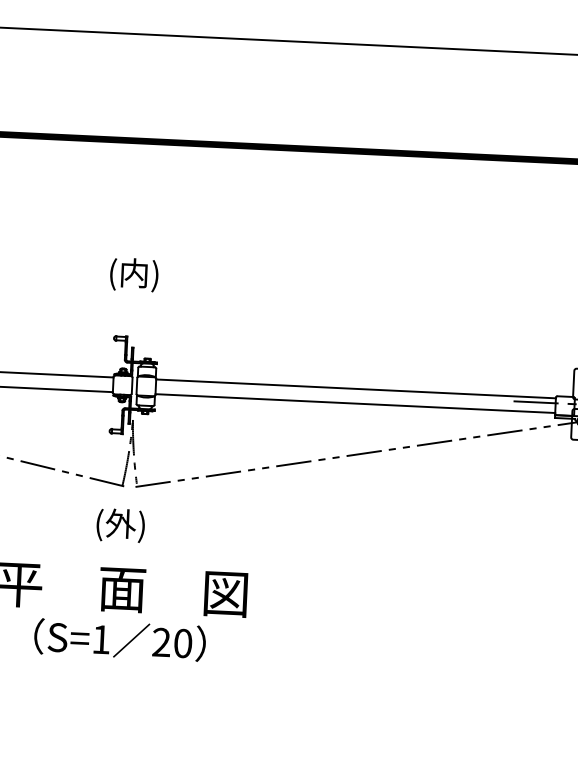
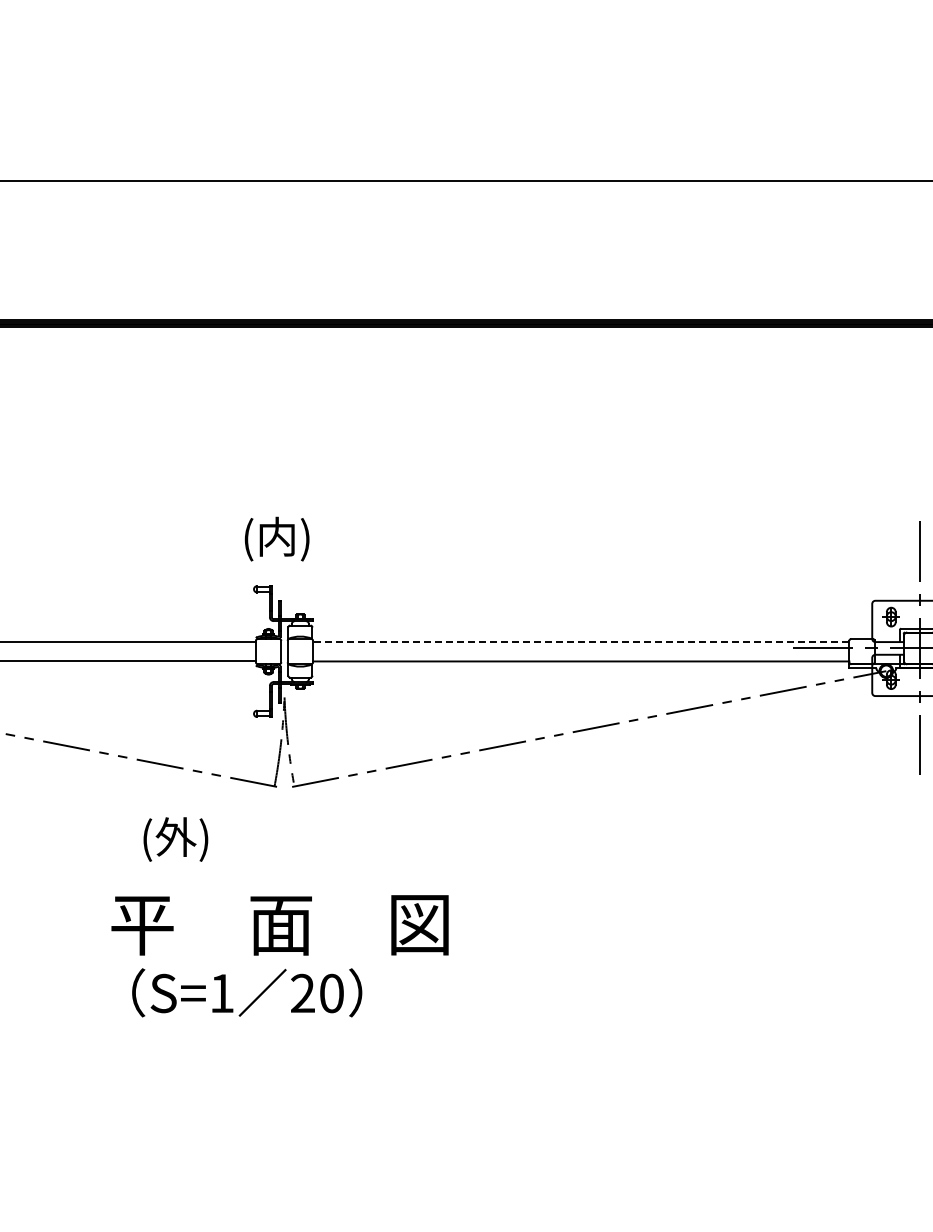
text: (133, 274) -> (276, 538), moved
line: (355, 388) -> (580, 641), solid -> dashed
text: (120, 525) -> (175, 839), moved
text: (120, 639) -> (247, 992), moved

